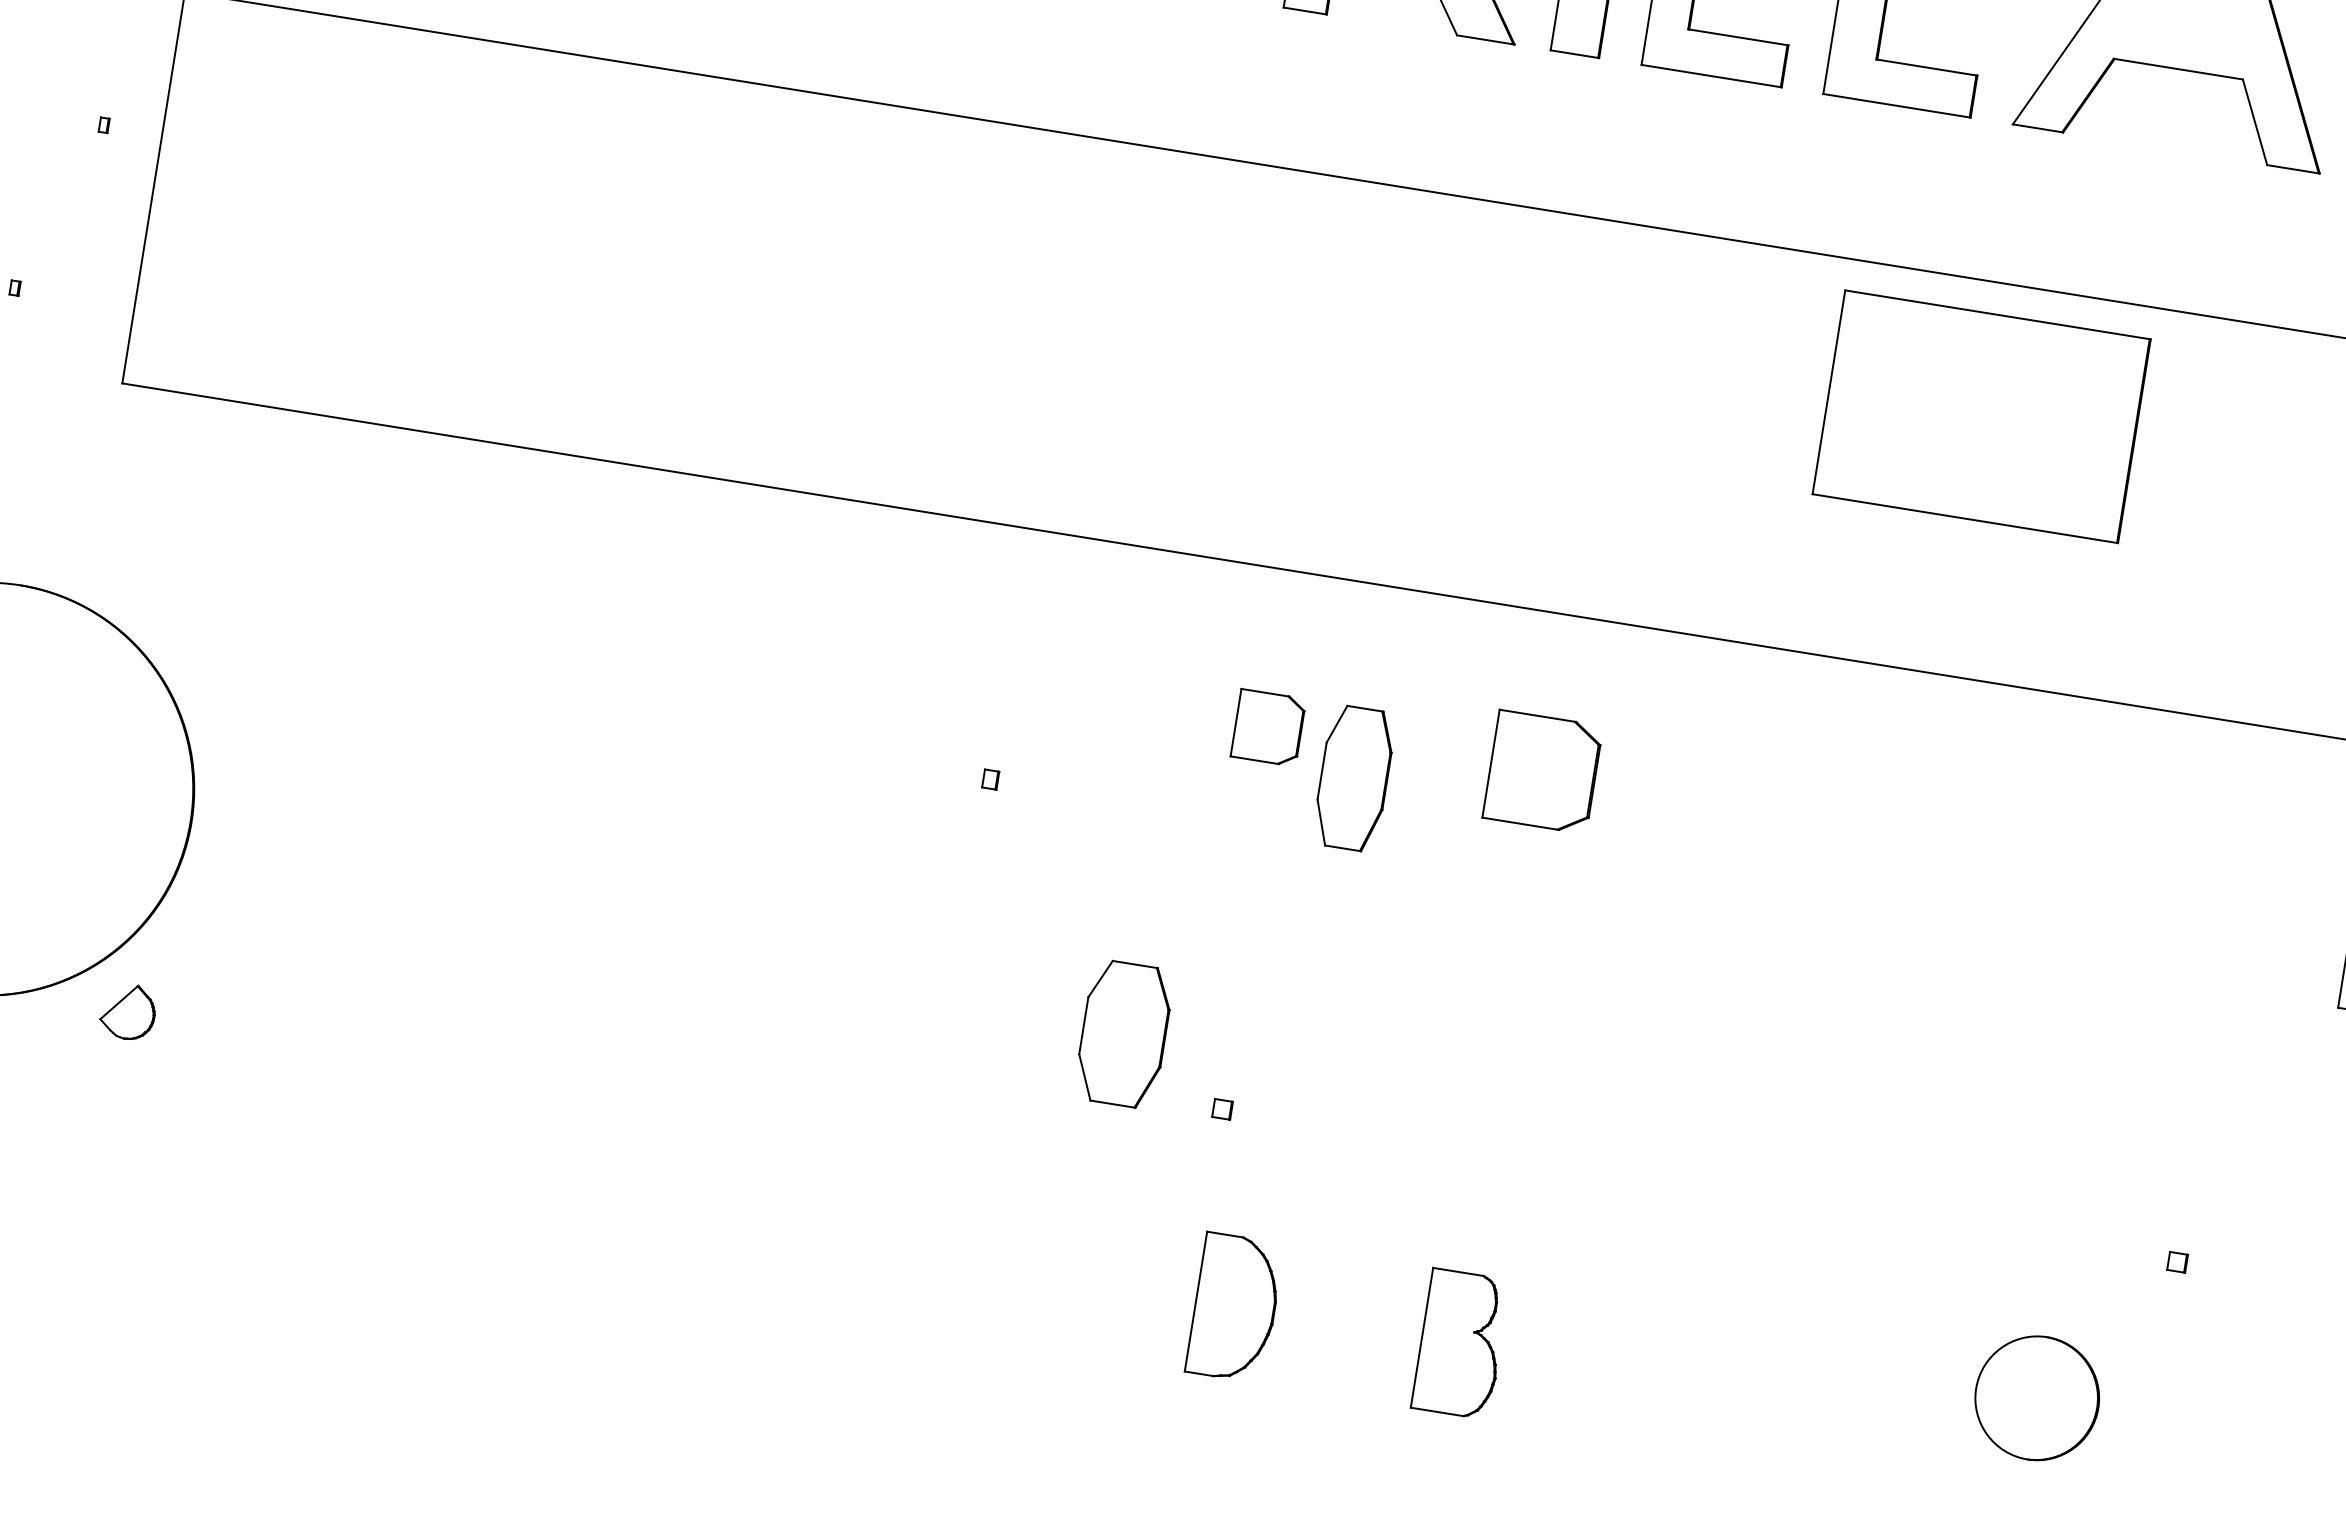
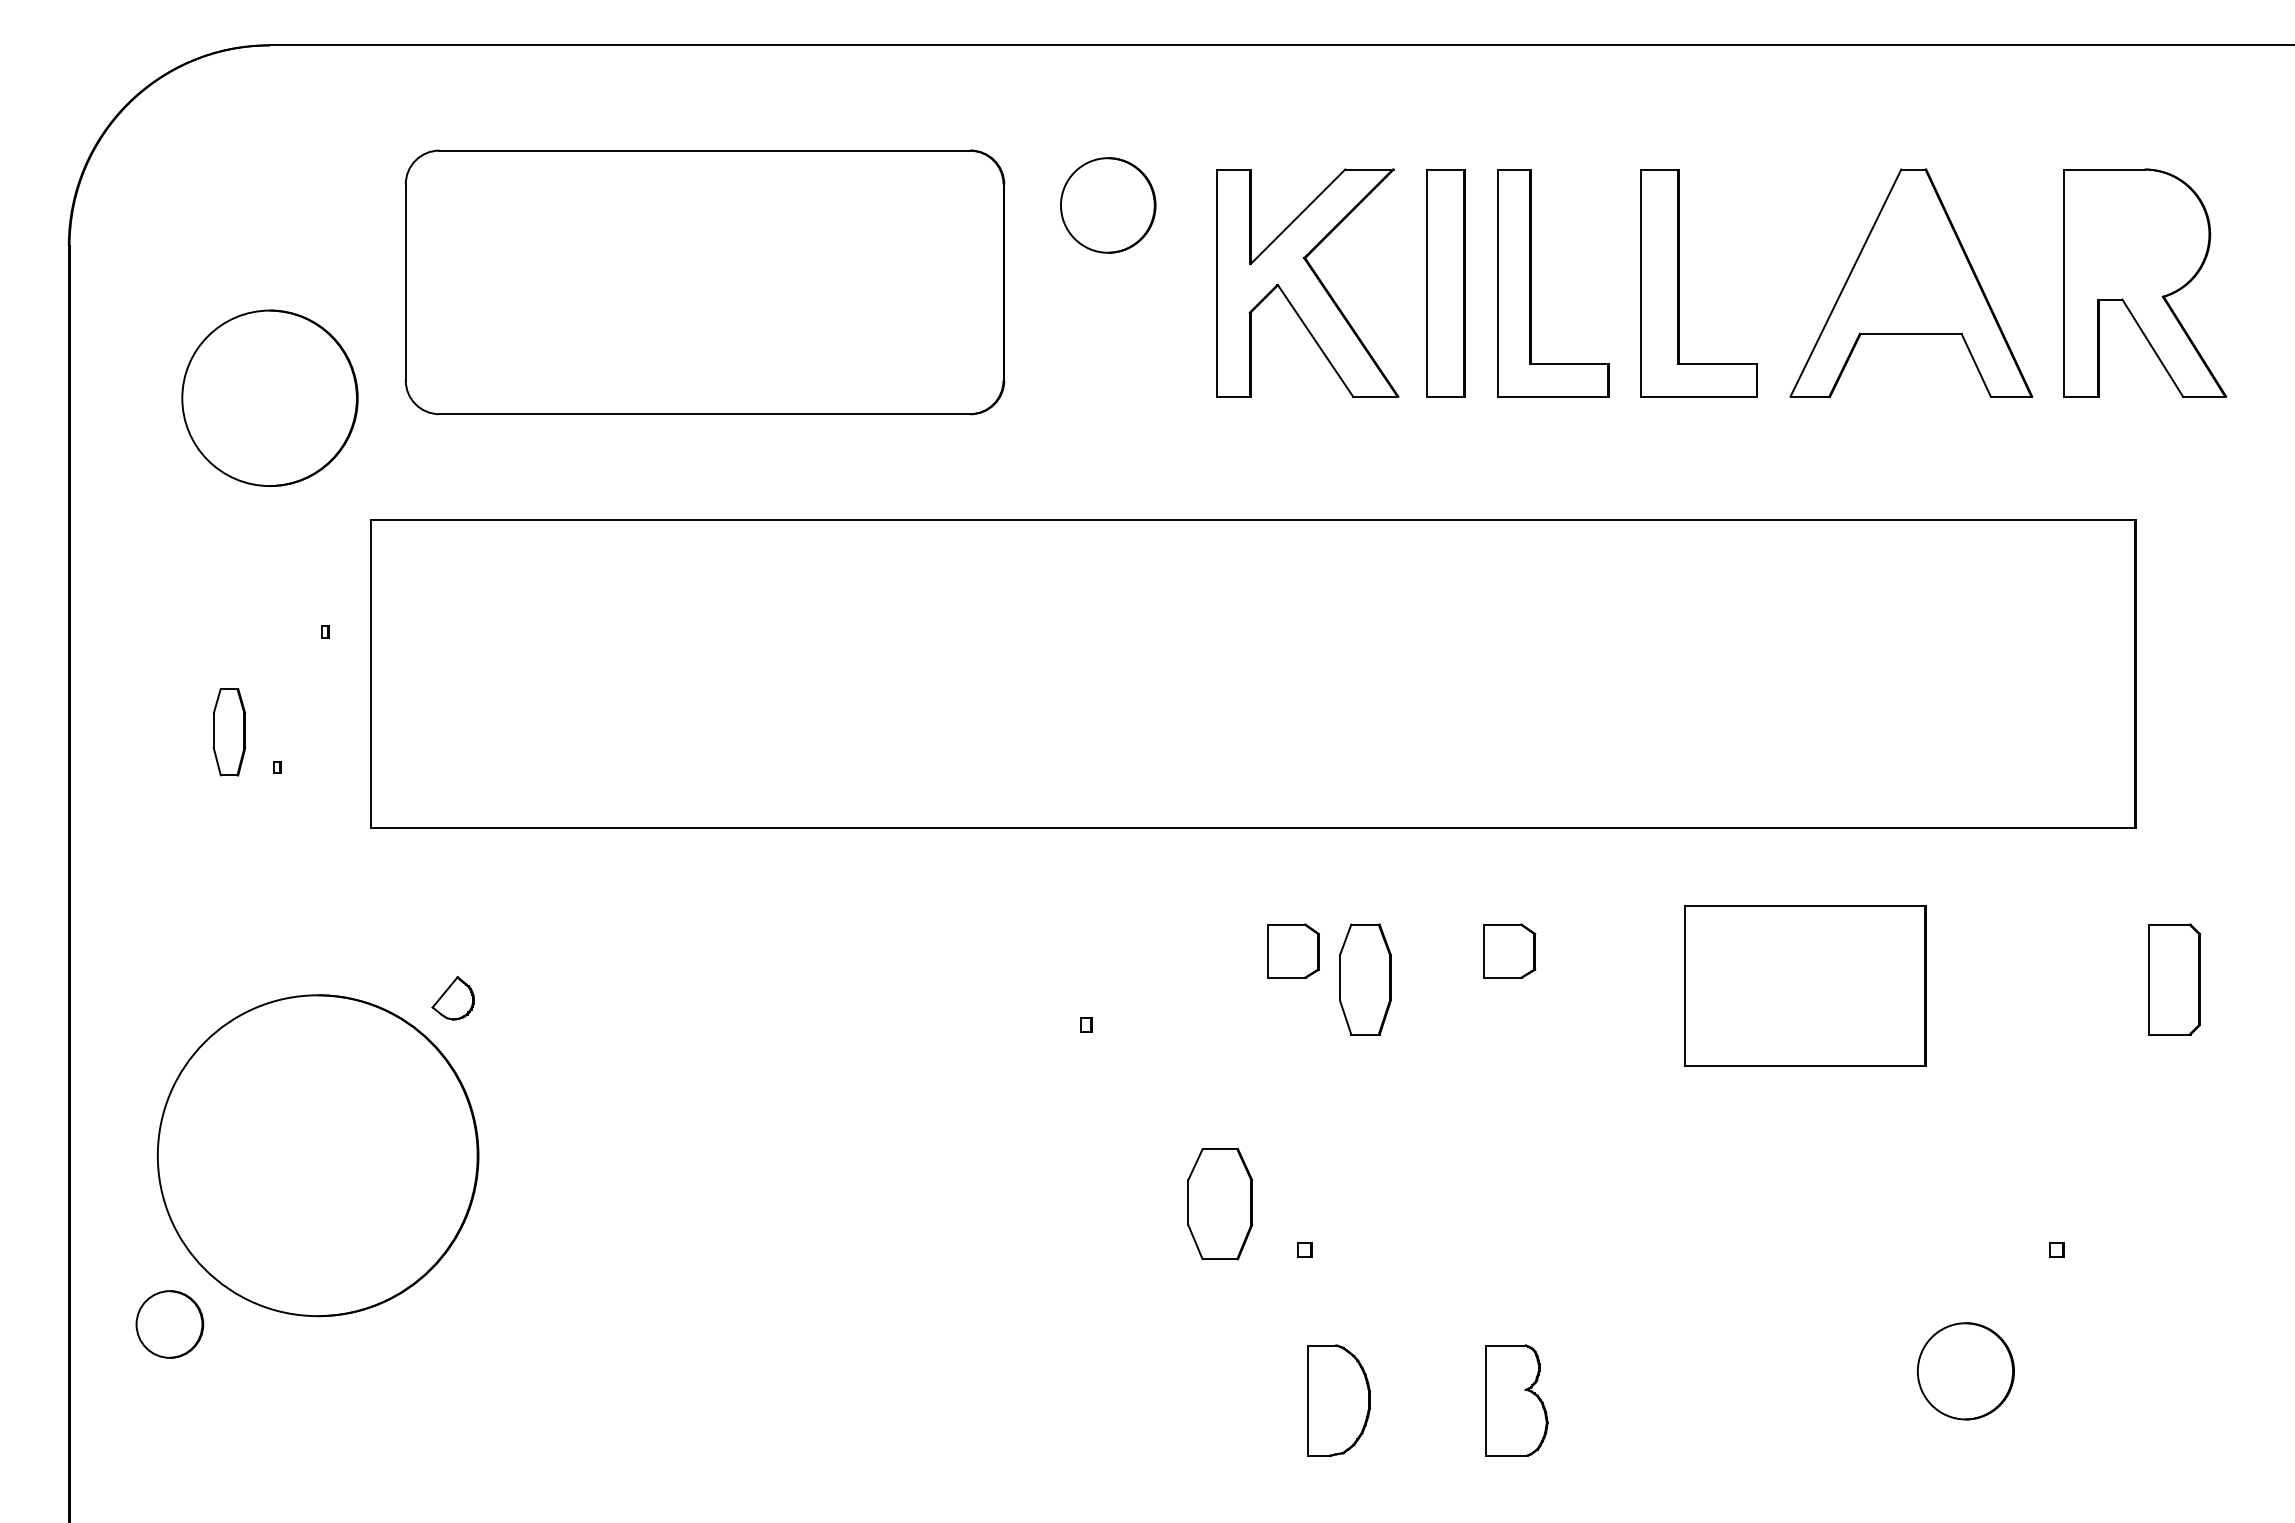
part: (1981, 416) -> (1805, 985), moved
part: (1543, 770) -> (1509, 950), size x0.62
part: (127, 1011) -> (452, 998), moved

